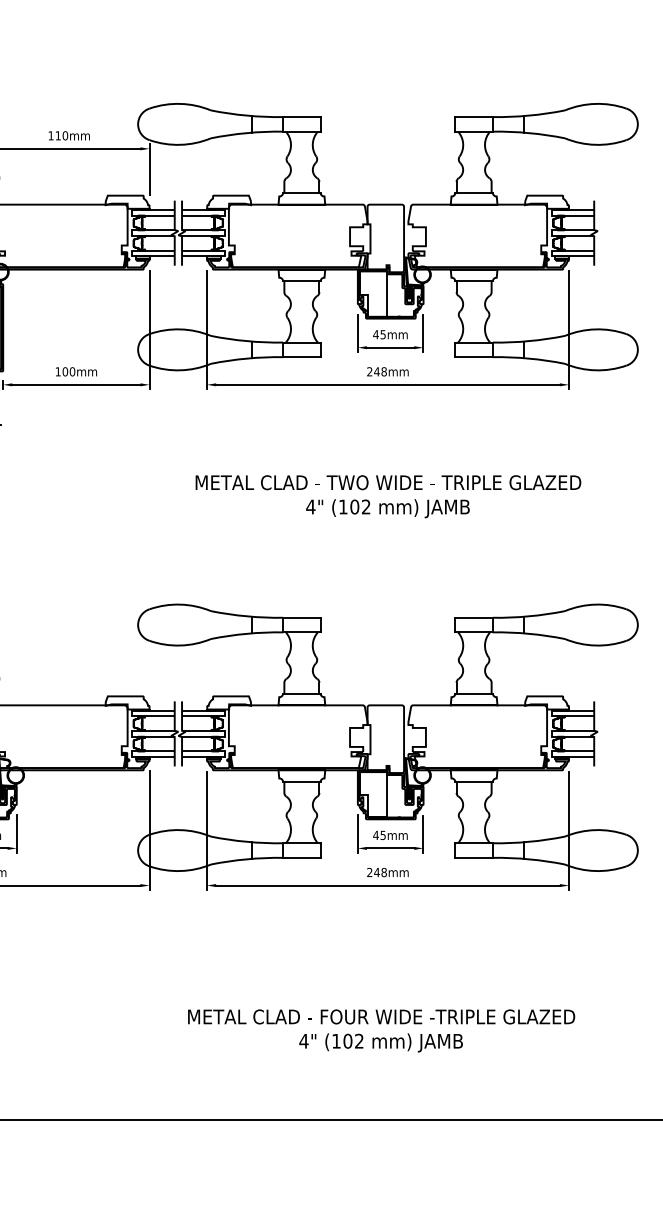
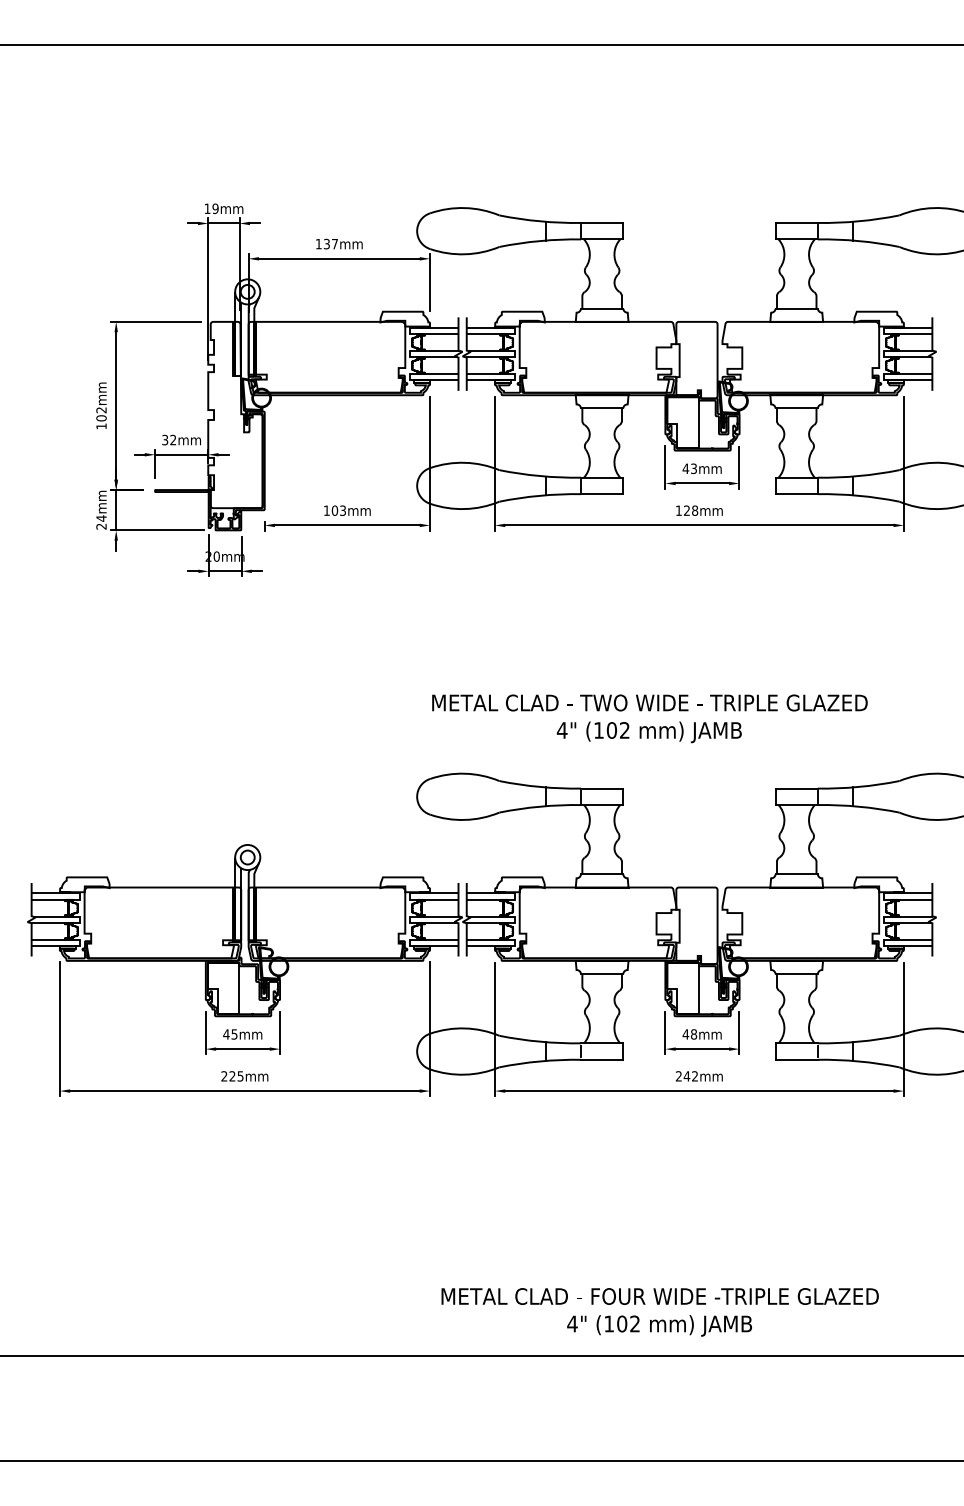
text: (61, 135) -> (330, 243), 110mm -> 137mm
text: (382, 333) -> (693, 467), 45mm -> 43mm
text: (72, 371) -> (342, 510), 100mm -> 103mm
text: (373, 371) -> (682, 510), 248mm -> 128mm
text: (388, 496) -> (649, 718), moved
text: (382, 835) -> (693, 1034), 45mm -> 48mm
text: (384, 872) -> (695, 1076), 248mm -> 242mm
text: (380, 1031) -> (659, 1312), moved

